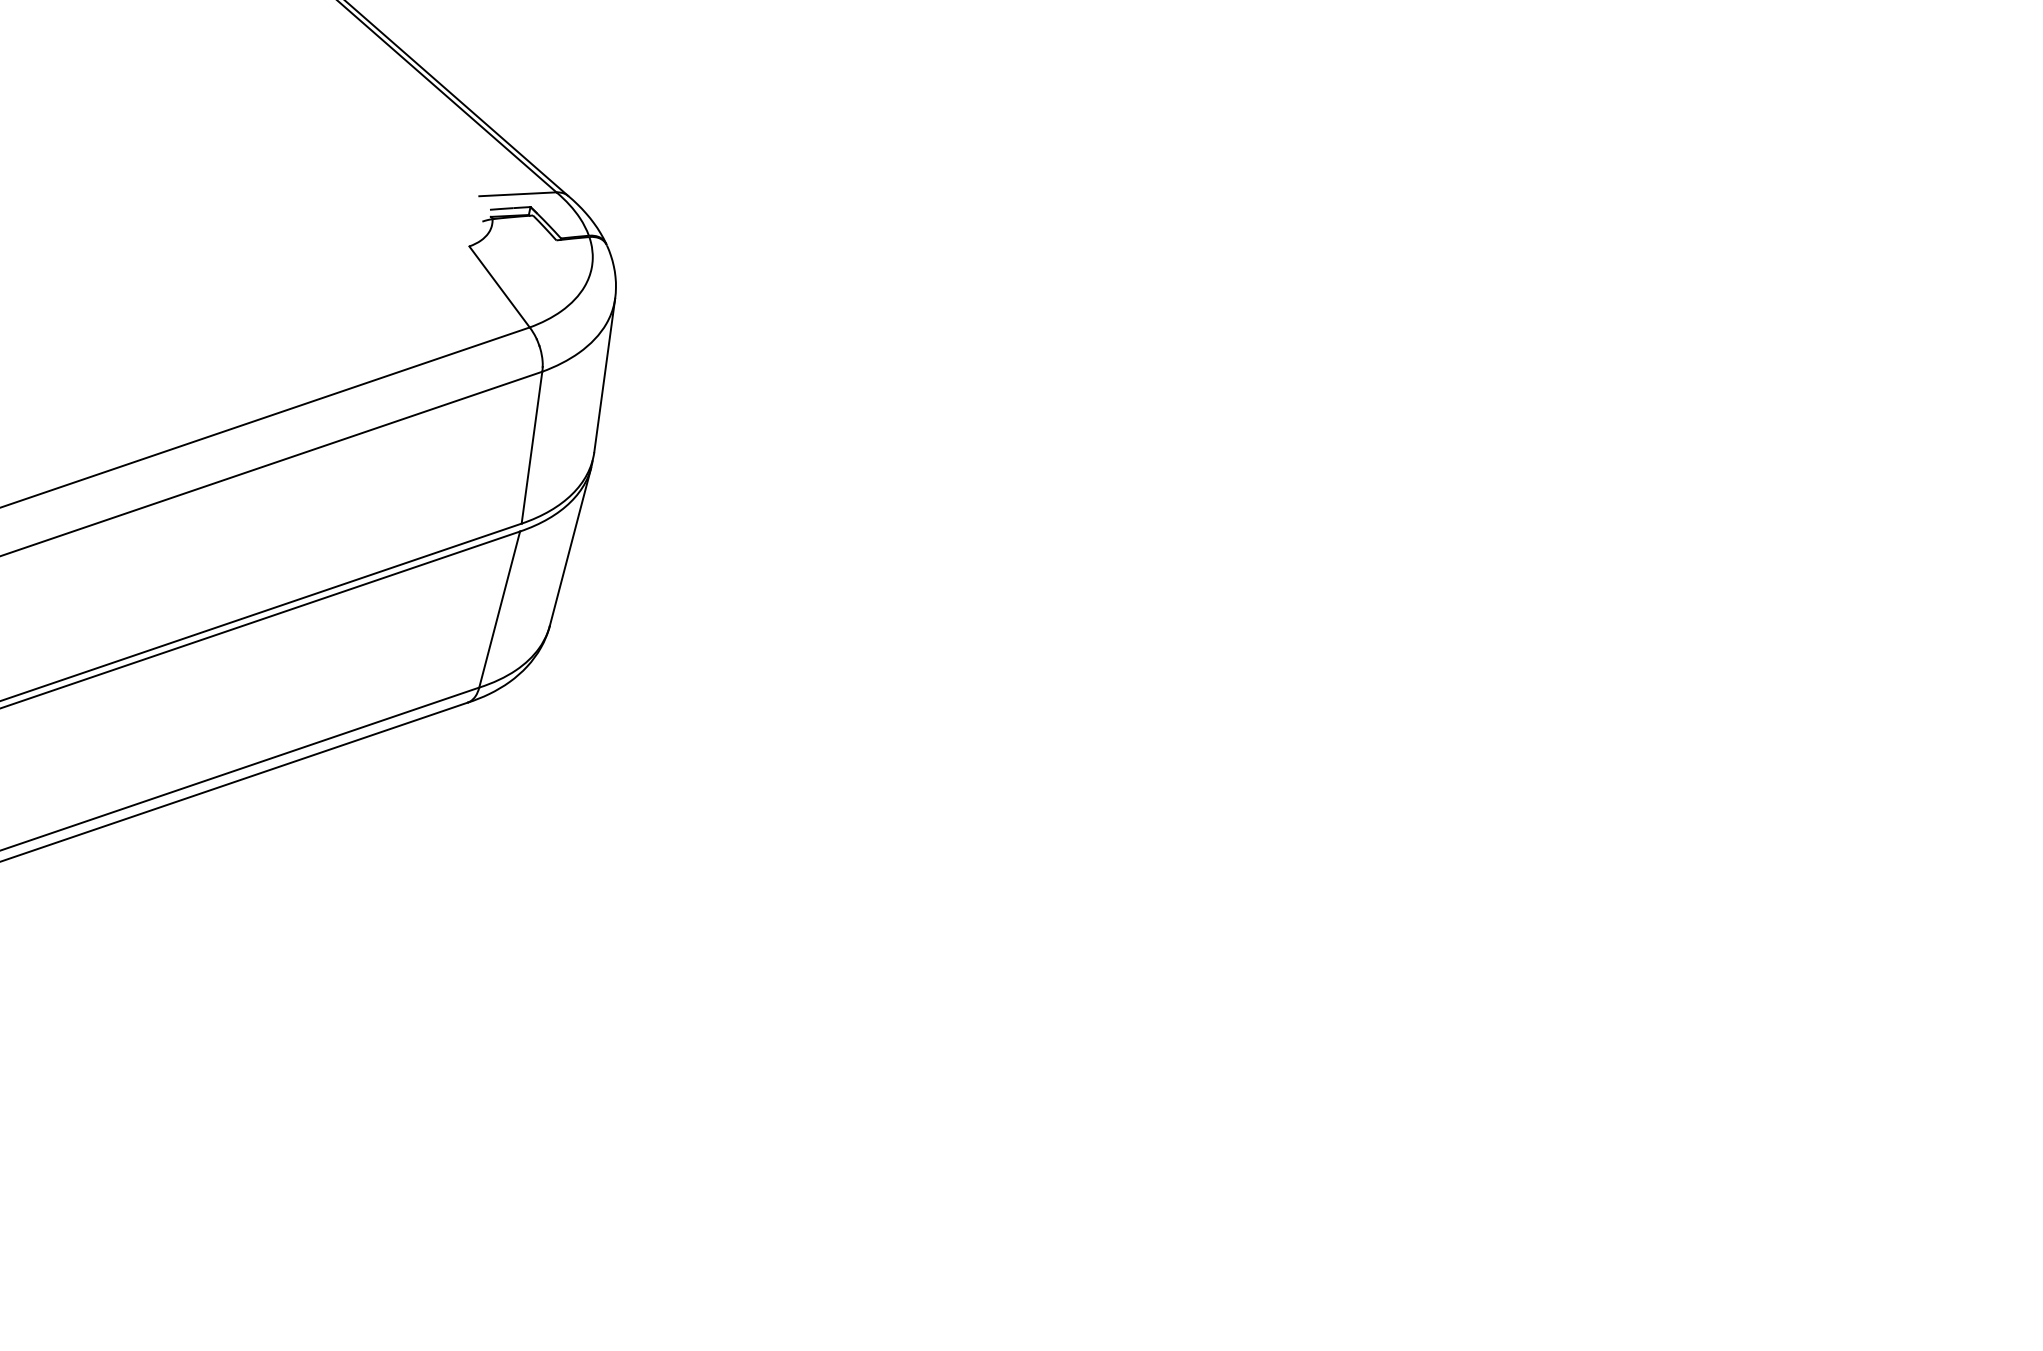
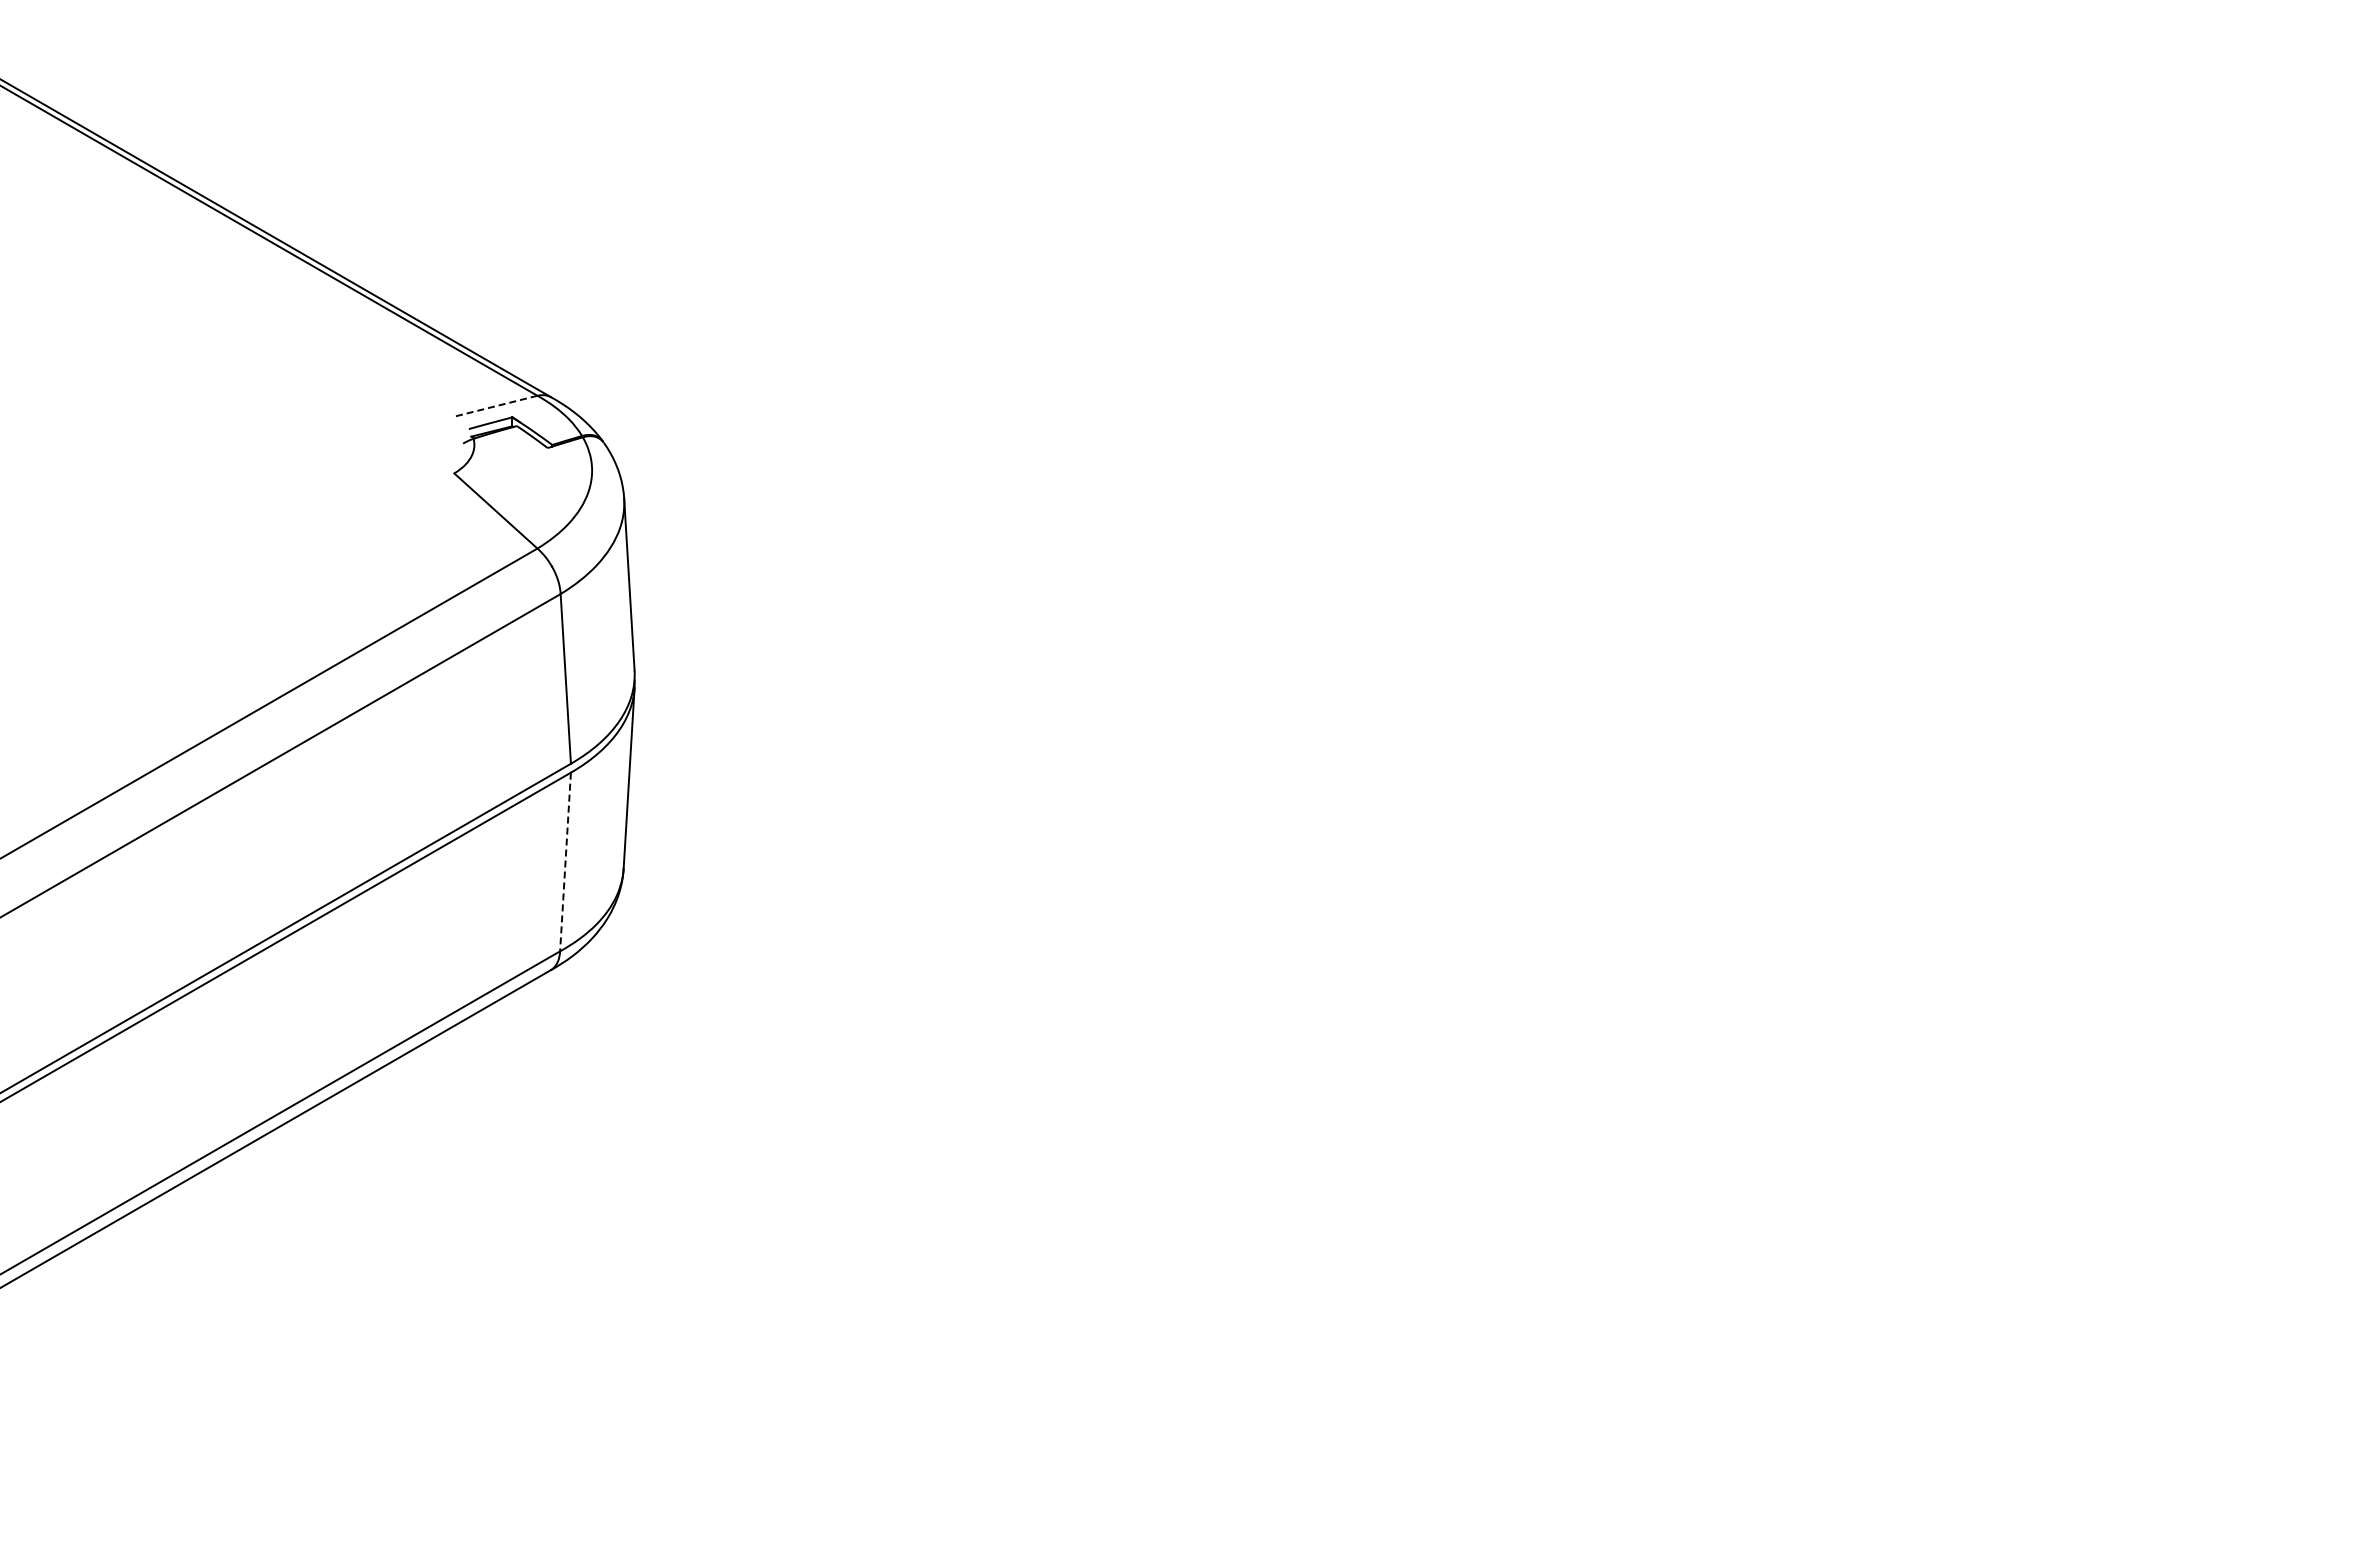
line: (517, 194) -> (495, 406), solid -> dashed
line: (499, 609) -> (565, 862), solid -> dashed

